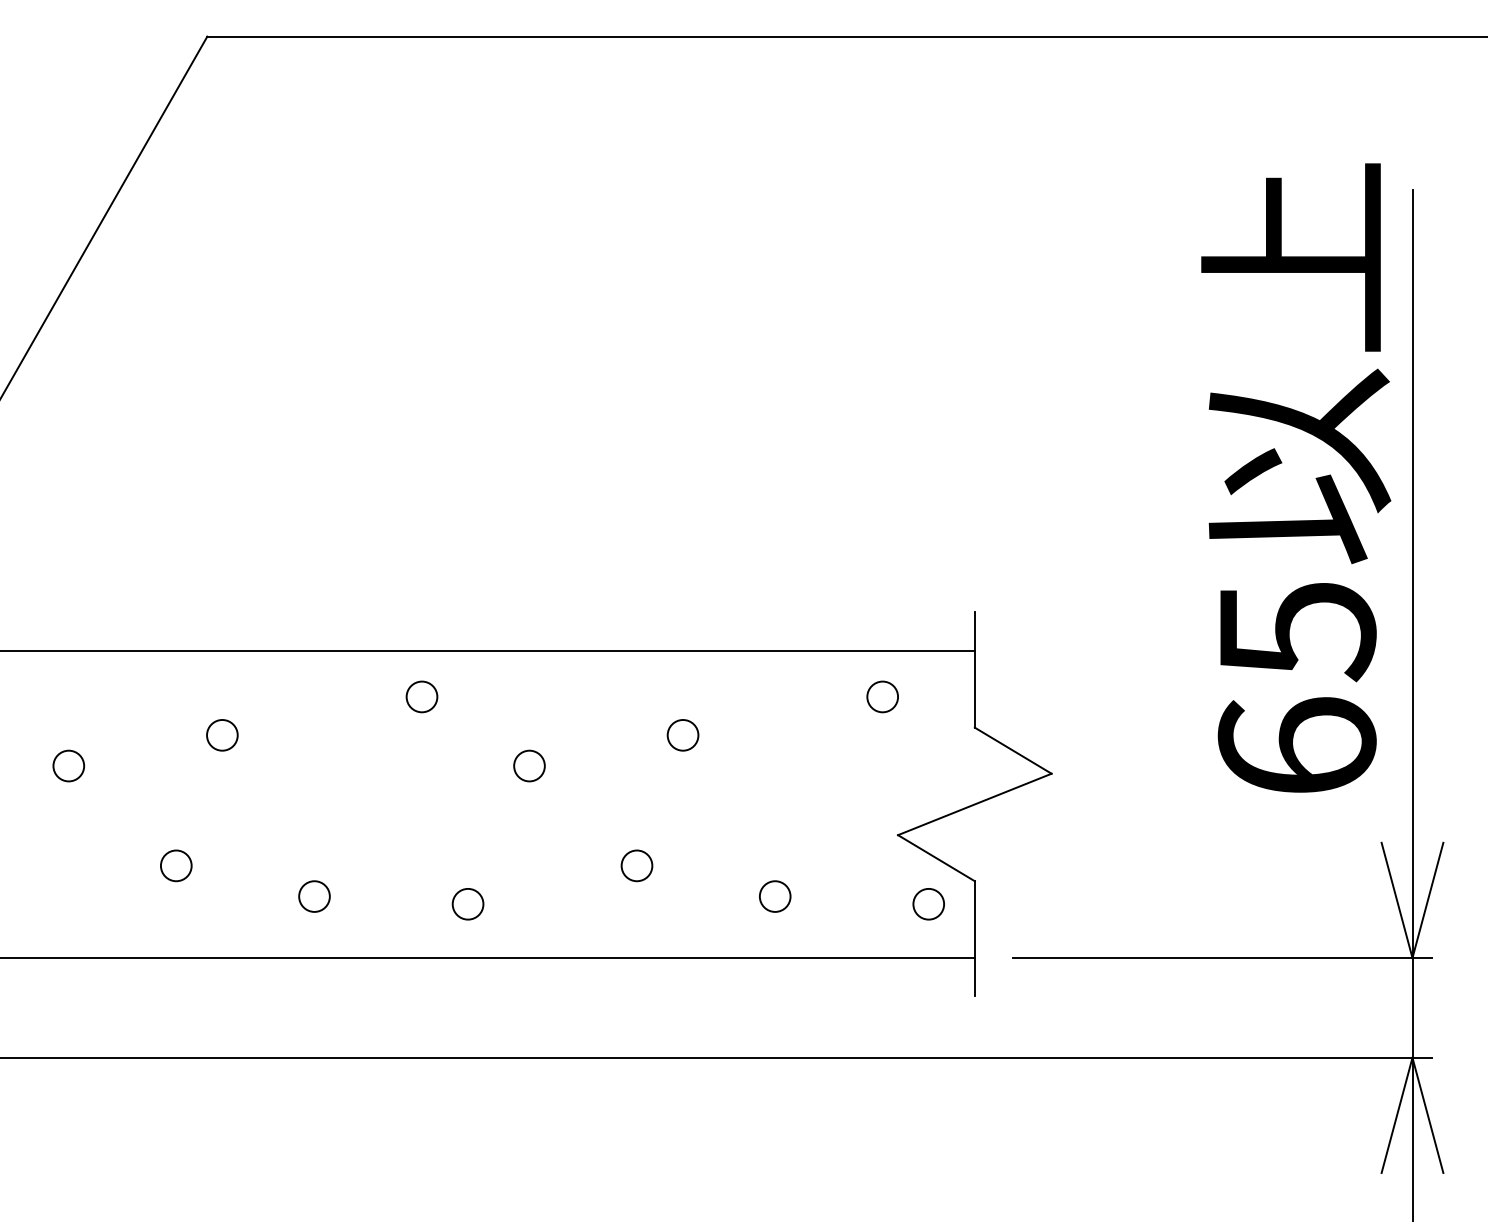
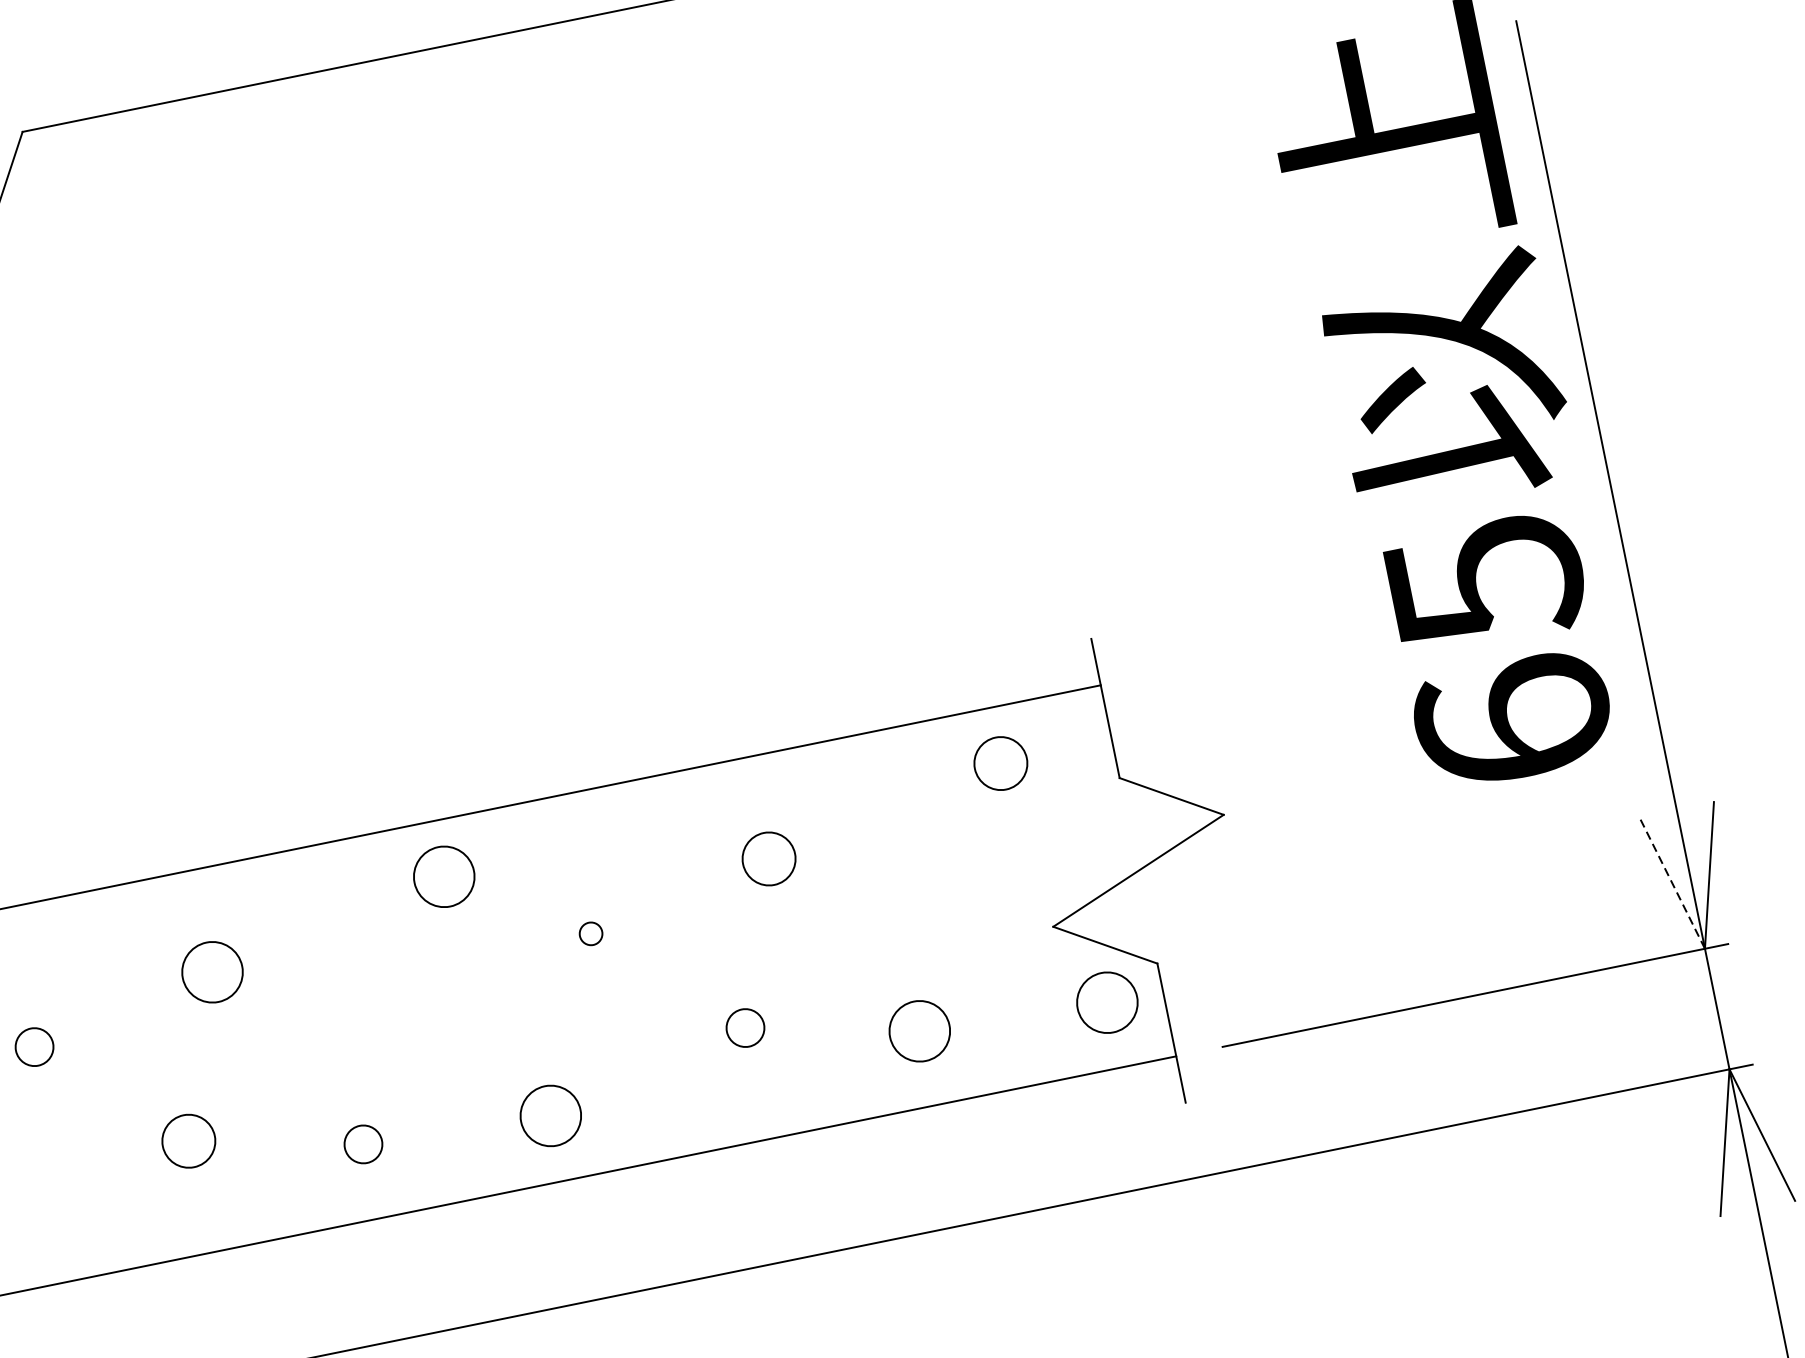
circle: (421, 696) -> (443, 876), size x1.6
circle: (882, 696) -> (1000, 763), size x1.4
circle: (222, 734) -> (212, 971), size x1.6
circle: (682, 735) -> (768, 859), size x1.4
circle: (529, 765) -> (590, 933), size x0.6
circle: (176, 865) -> (189, 1140), size x1.4
circle: (775, 896) -> (920, 1031), size x1.6
line: (1397, 900) -> (1672, 882), solid -> dashed
circle: (467, 903) -> (549, 1115), size x1.6
circle: (928, 903) -> (1106, 1001), size x1.6

